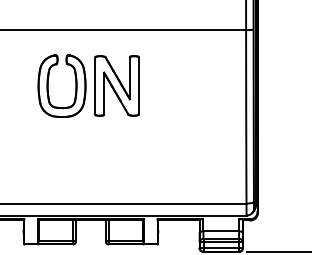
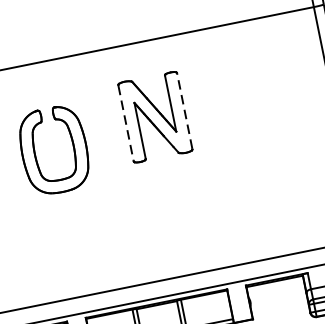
part: (48, 85) -> (35, 153), moved
line: (138, 85) -> (184, 110), solid -> dashed
line: (95, 86) -> (126, 123), solid -> dashed

